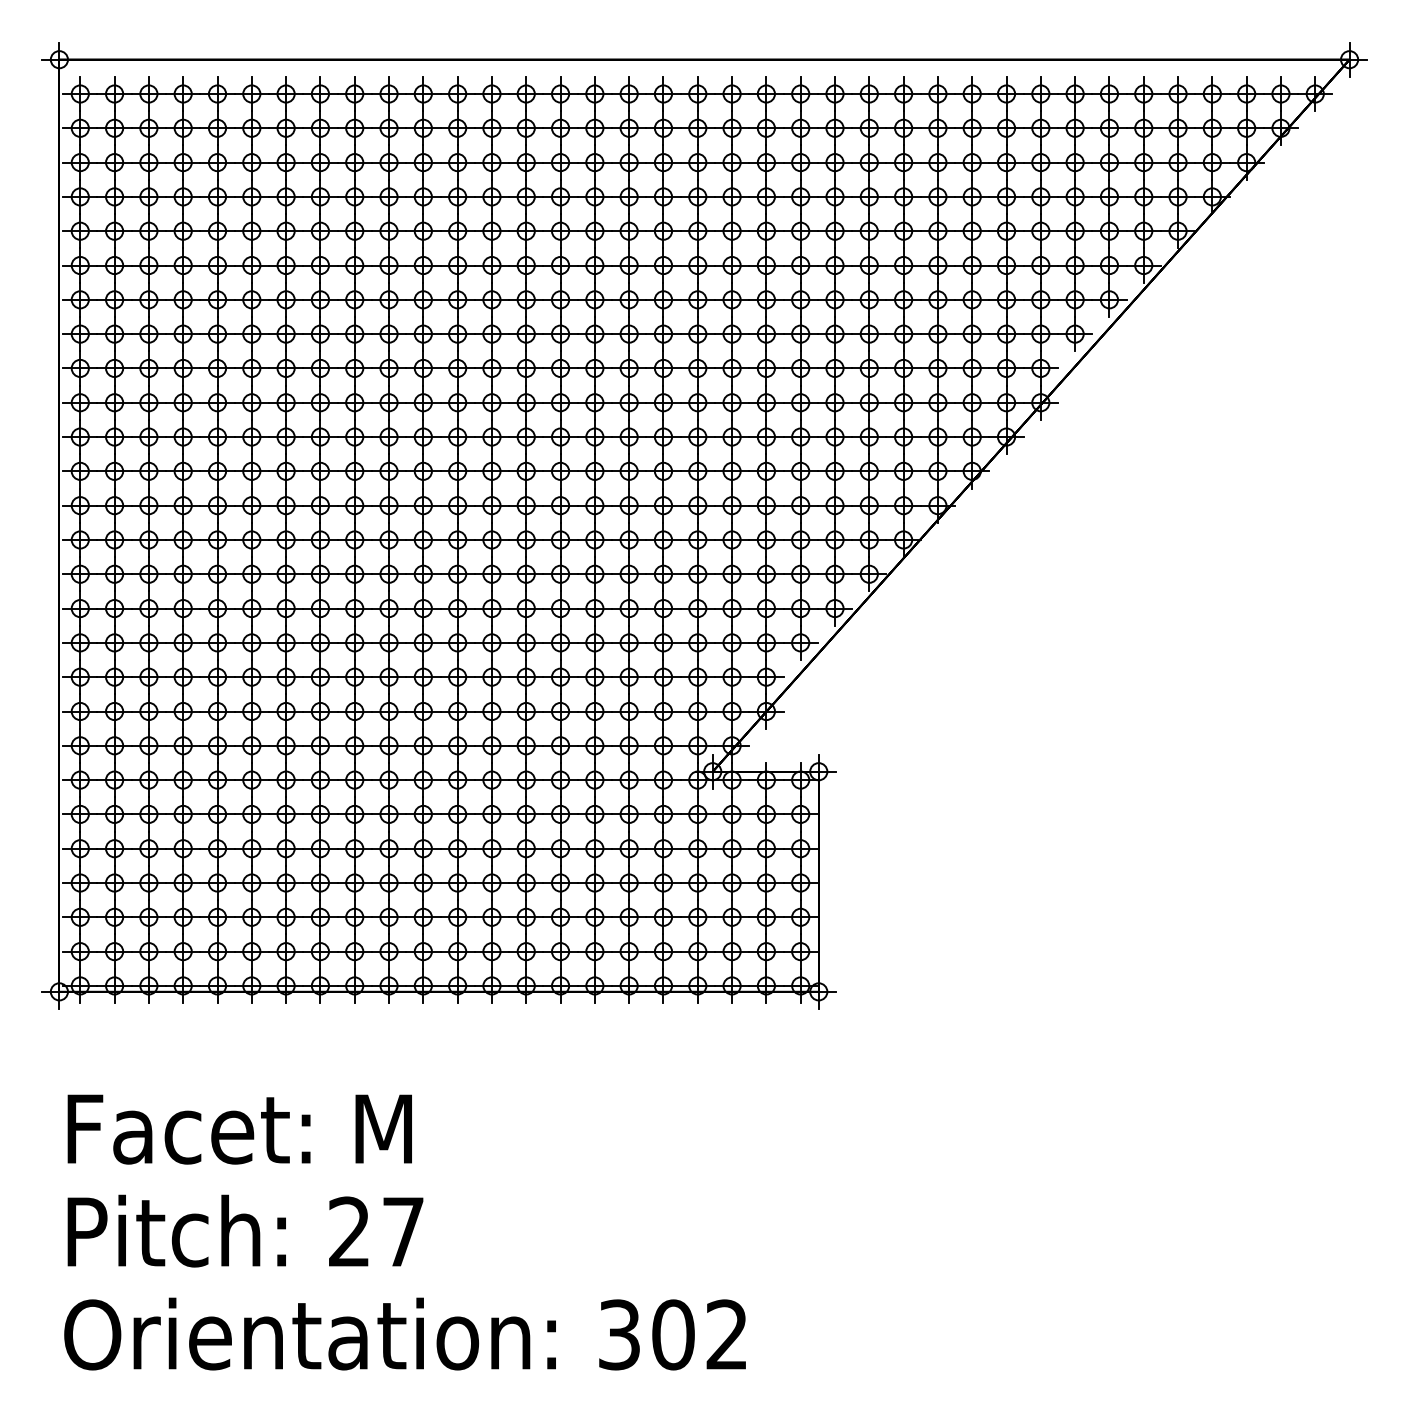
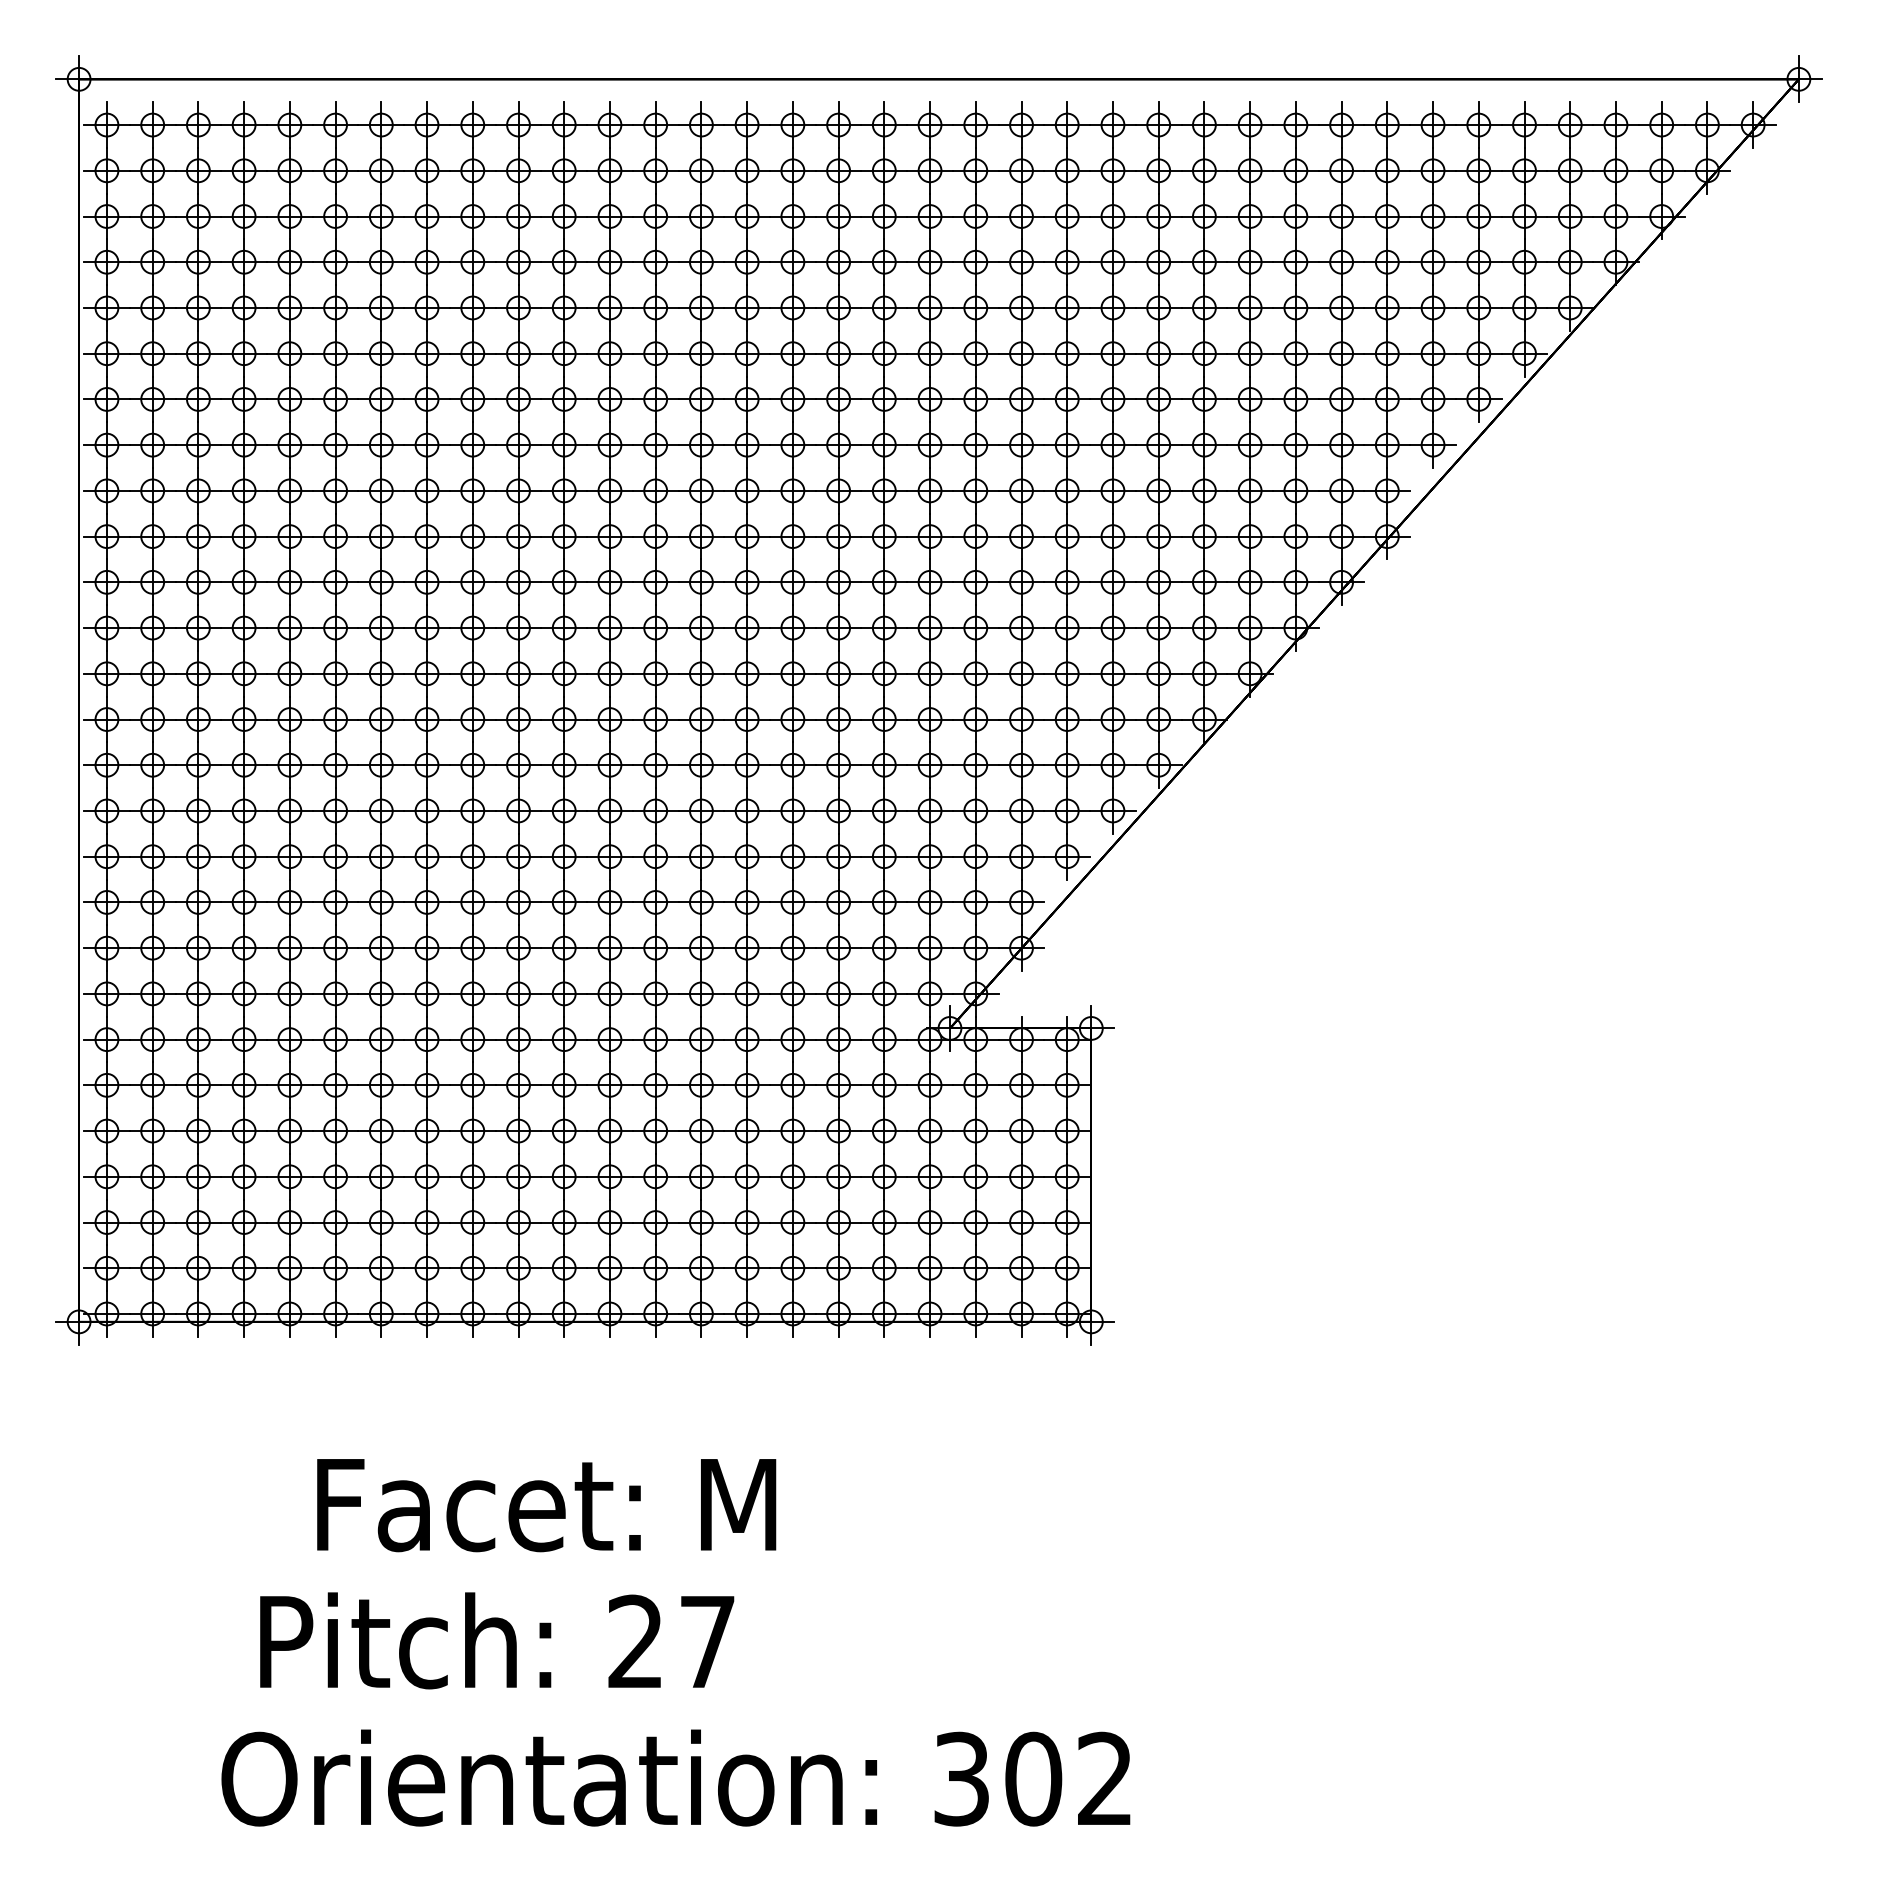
text: (239, 1129) -> (546, 1505), moved
text: (245, 1230) -> (497, 1640), moved
text: (404, 1333) -> (675, 1777), moved

